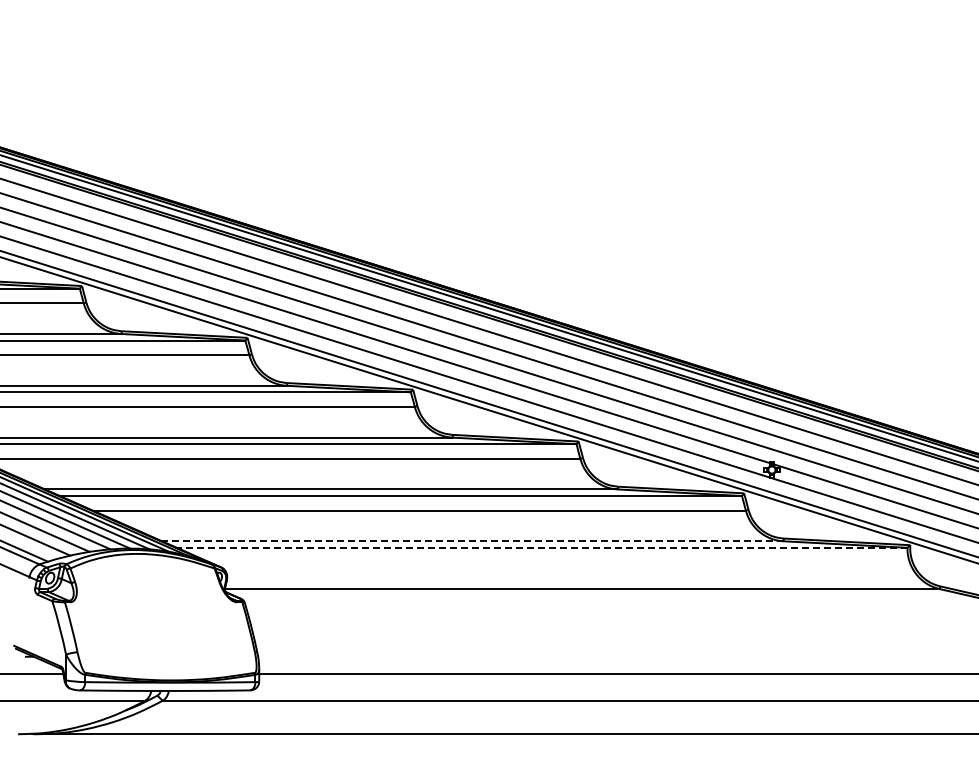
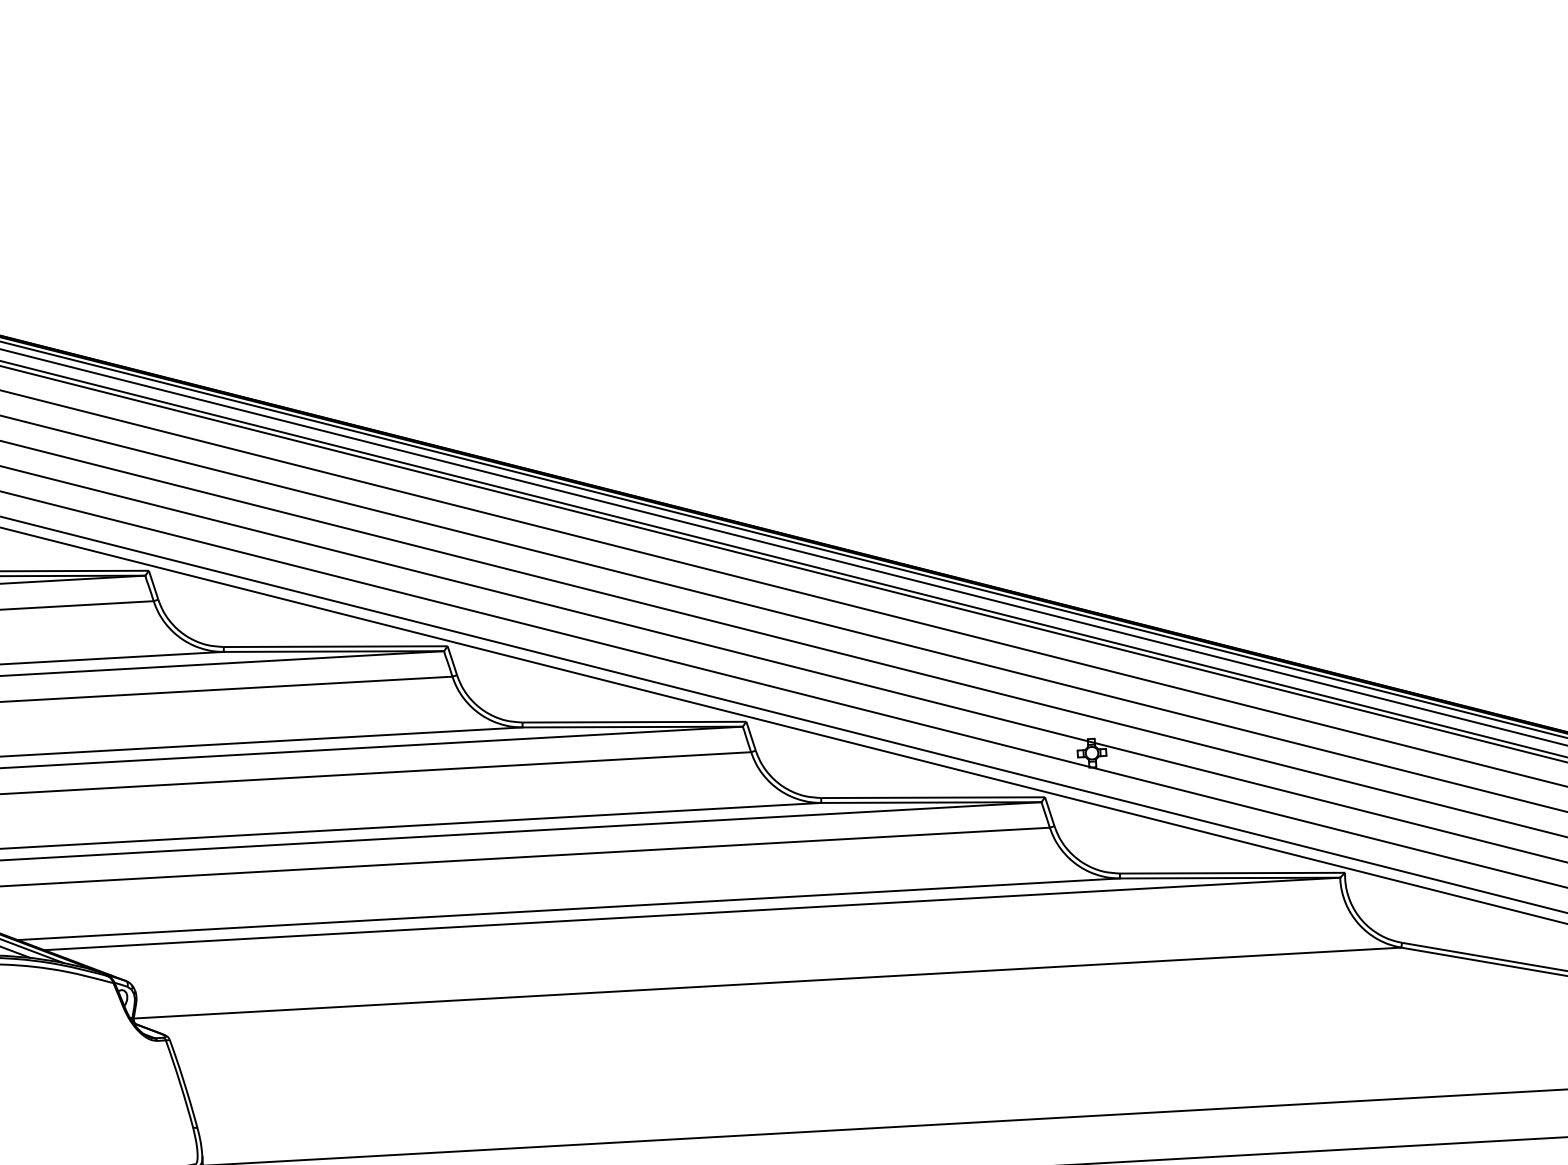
line: (472, 541) -> (568, 909), dashed -> solid
line: (541, 547) -> (691, 913), dashed -> solid

